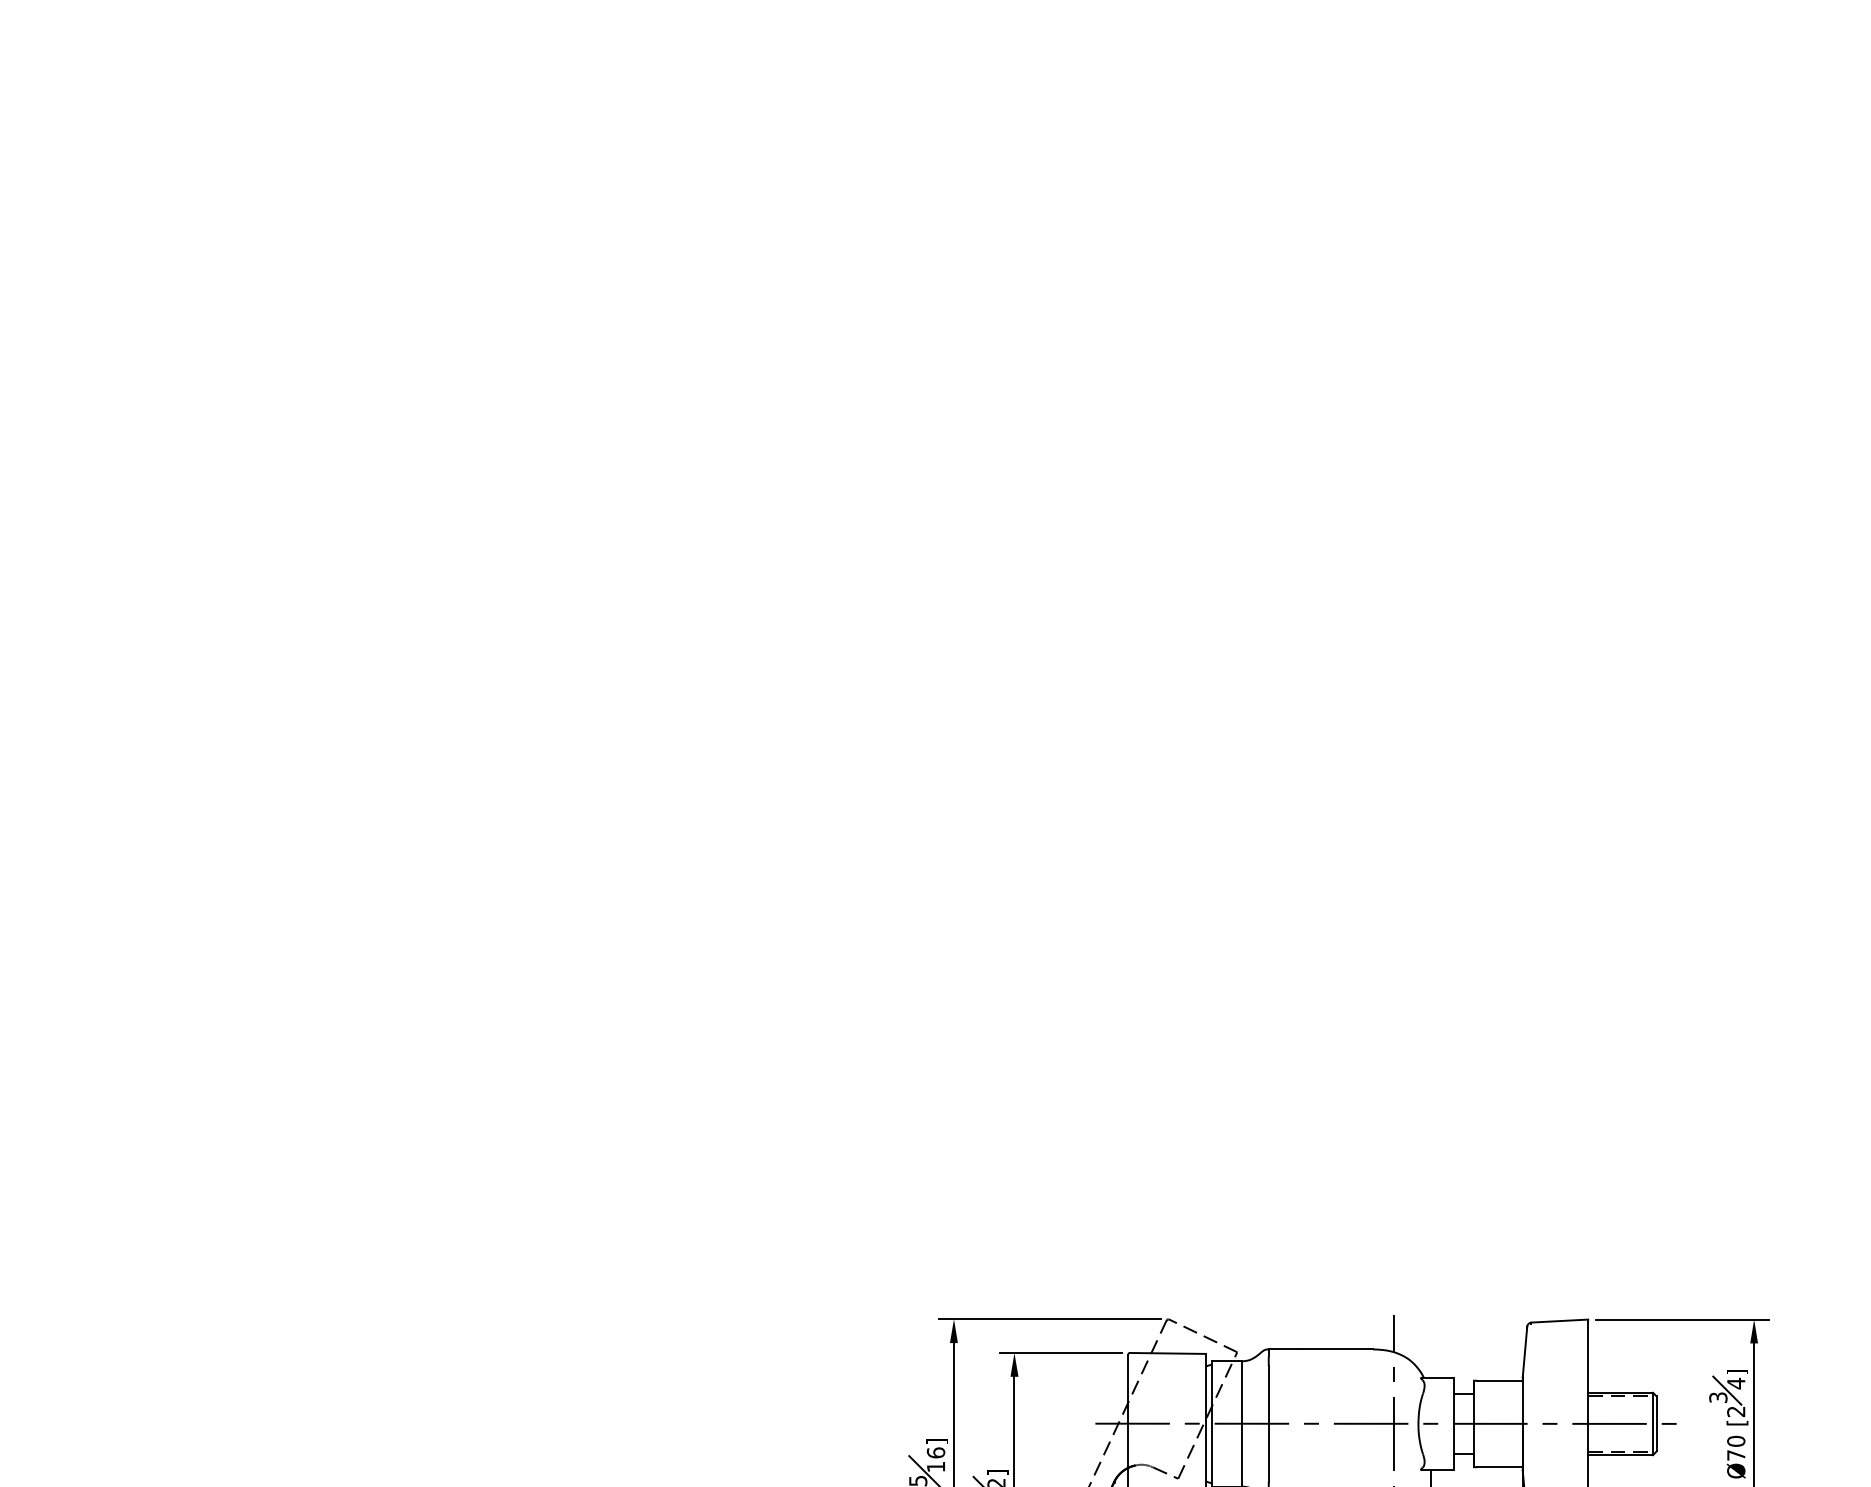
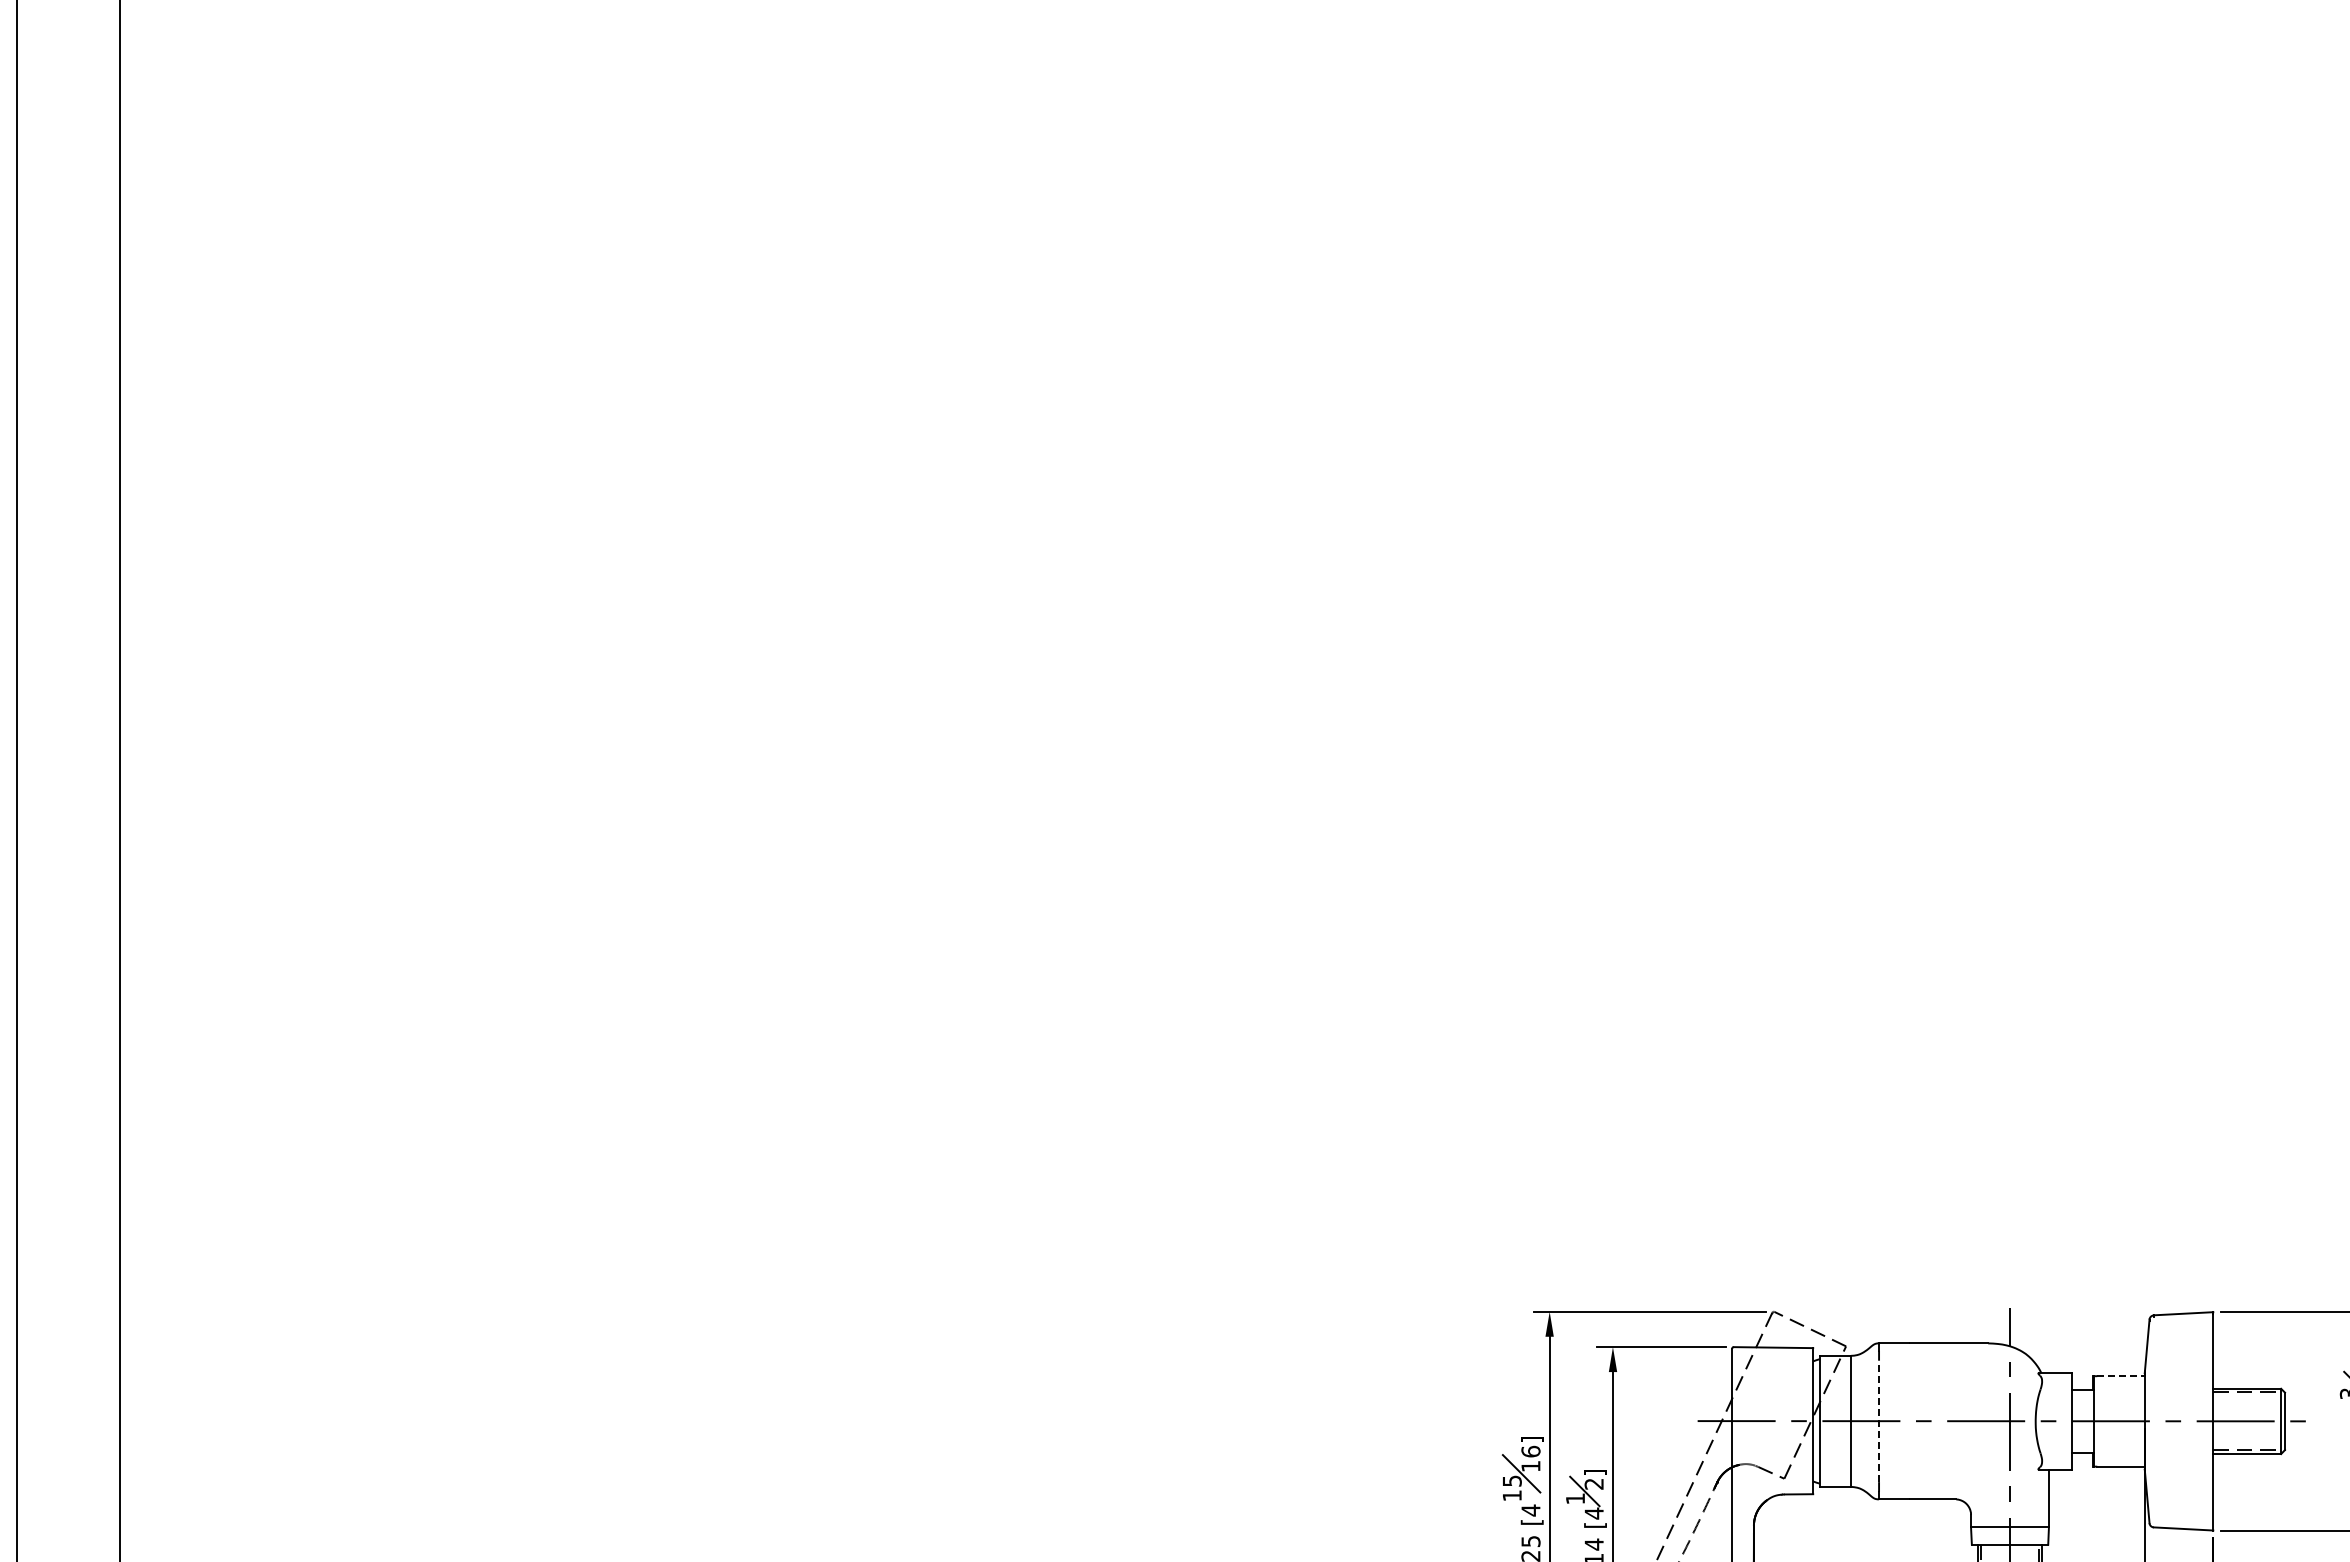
line: (1500, 1381) -> (2121, 1376), solid -> dashed
line: (1269, 1424) -> (1879, 1421), solid -> dashed

